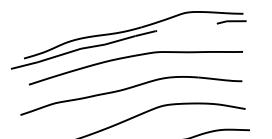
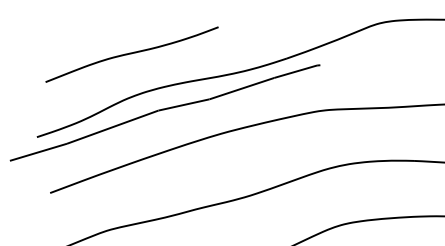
curve: (69, 21) -> (131, 53), added

